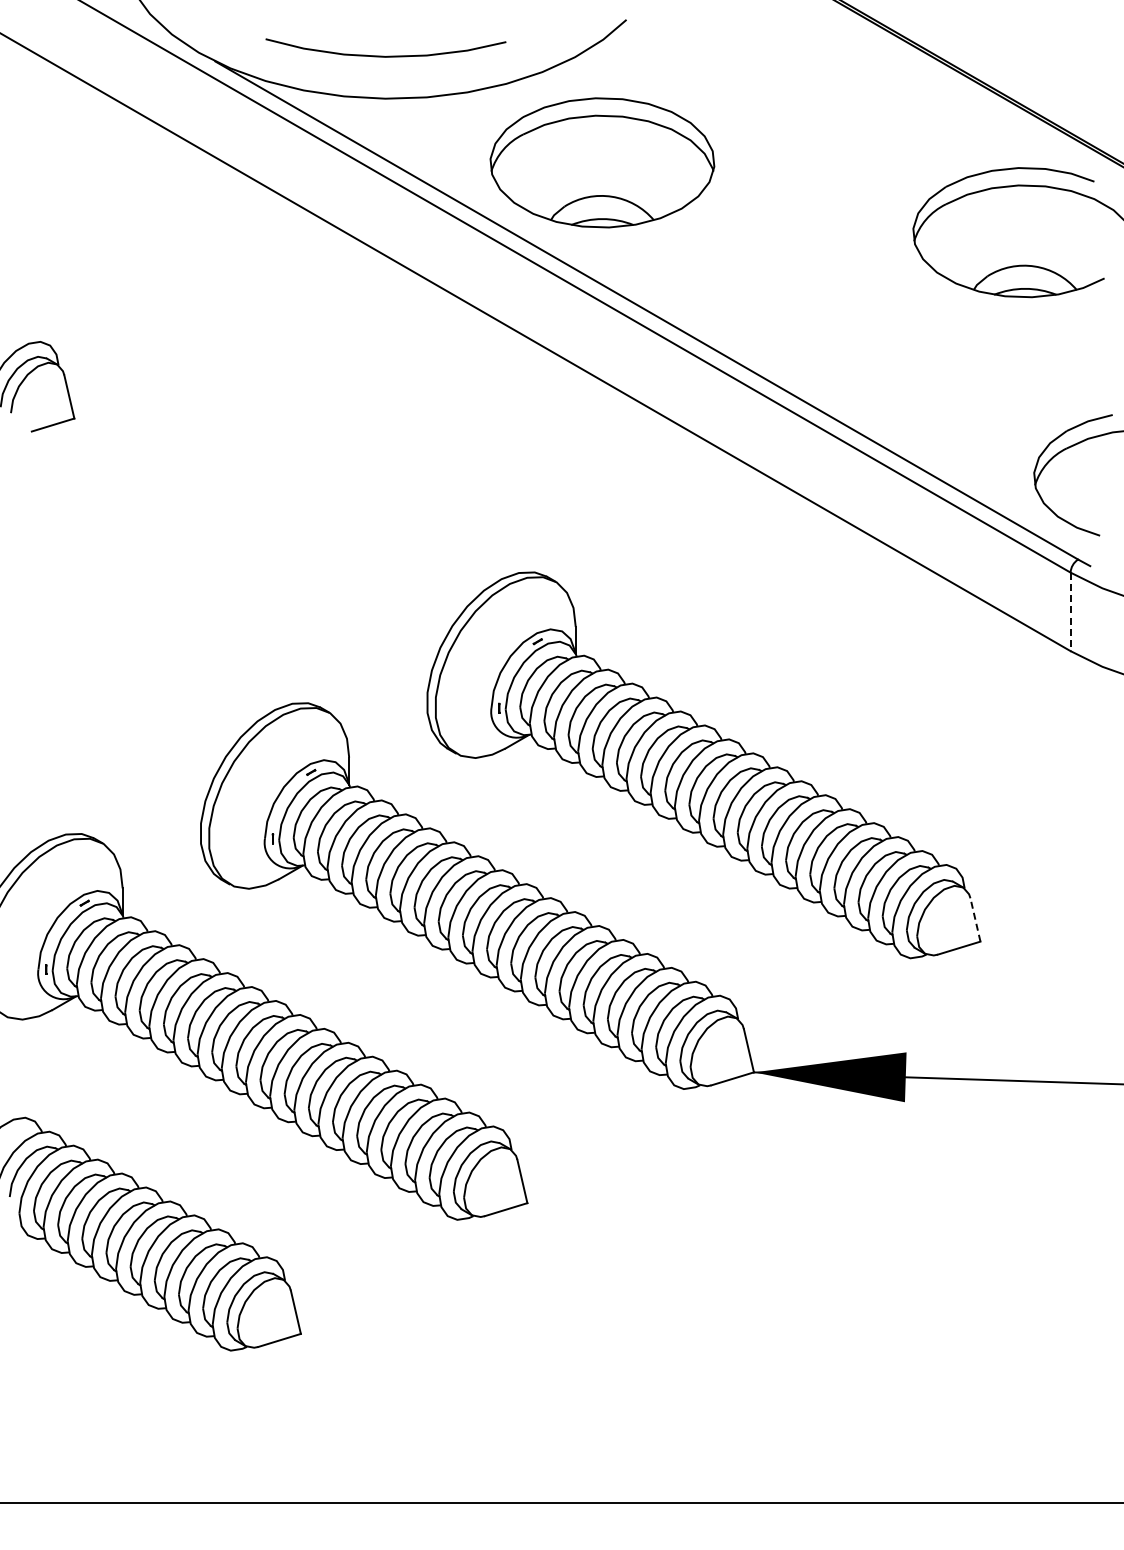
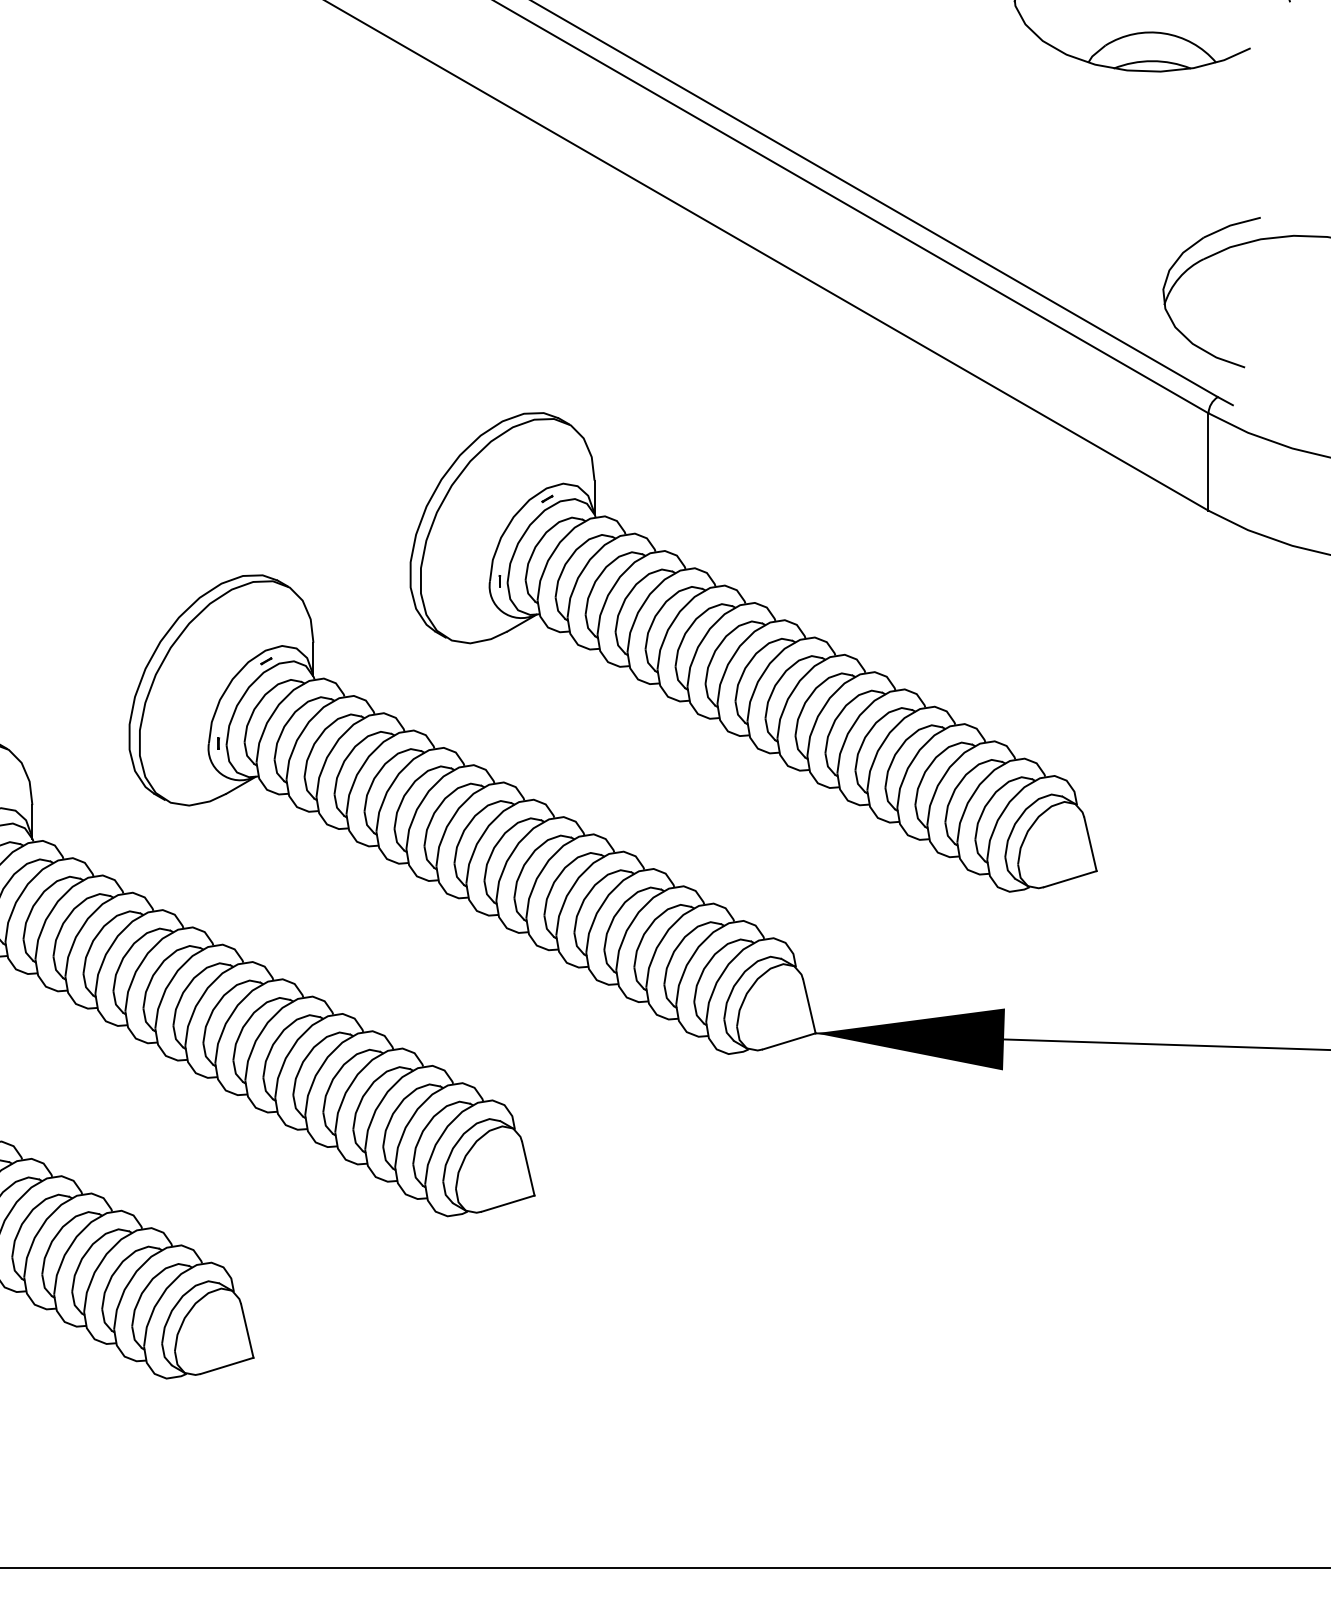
line: (1070, 612) -> (1208, 462), dashed -> solid
line: (975, 919) -> (1090, 843), dashed -> solid

